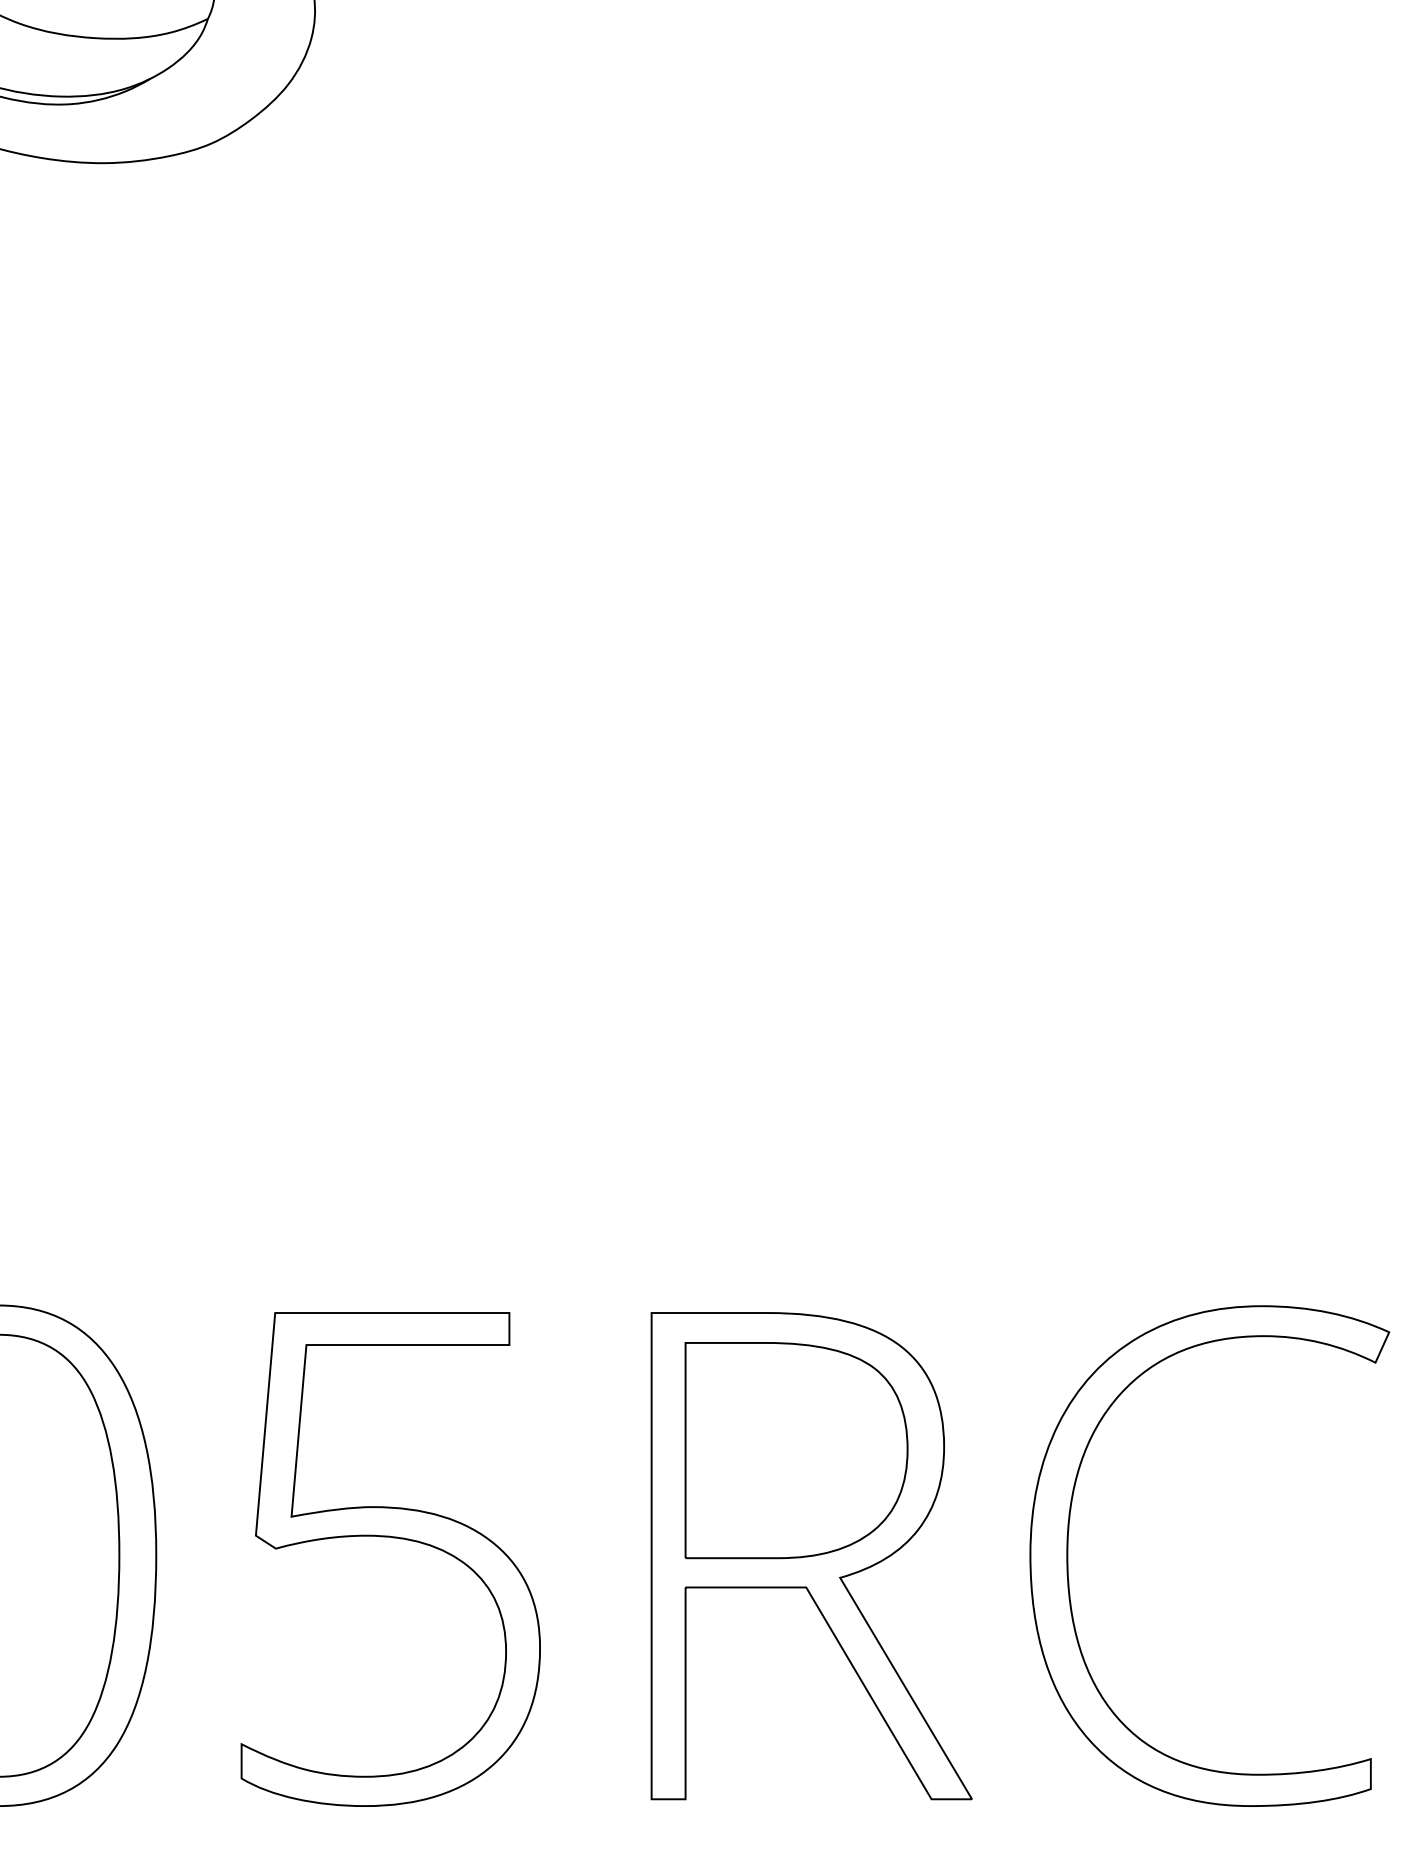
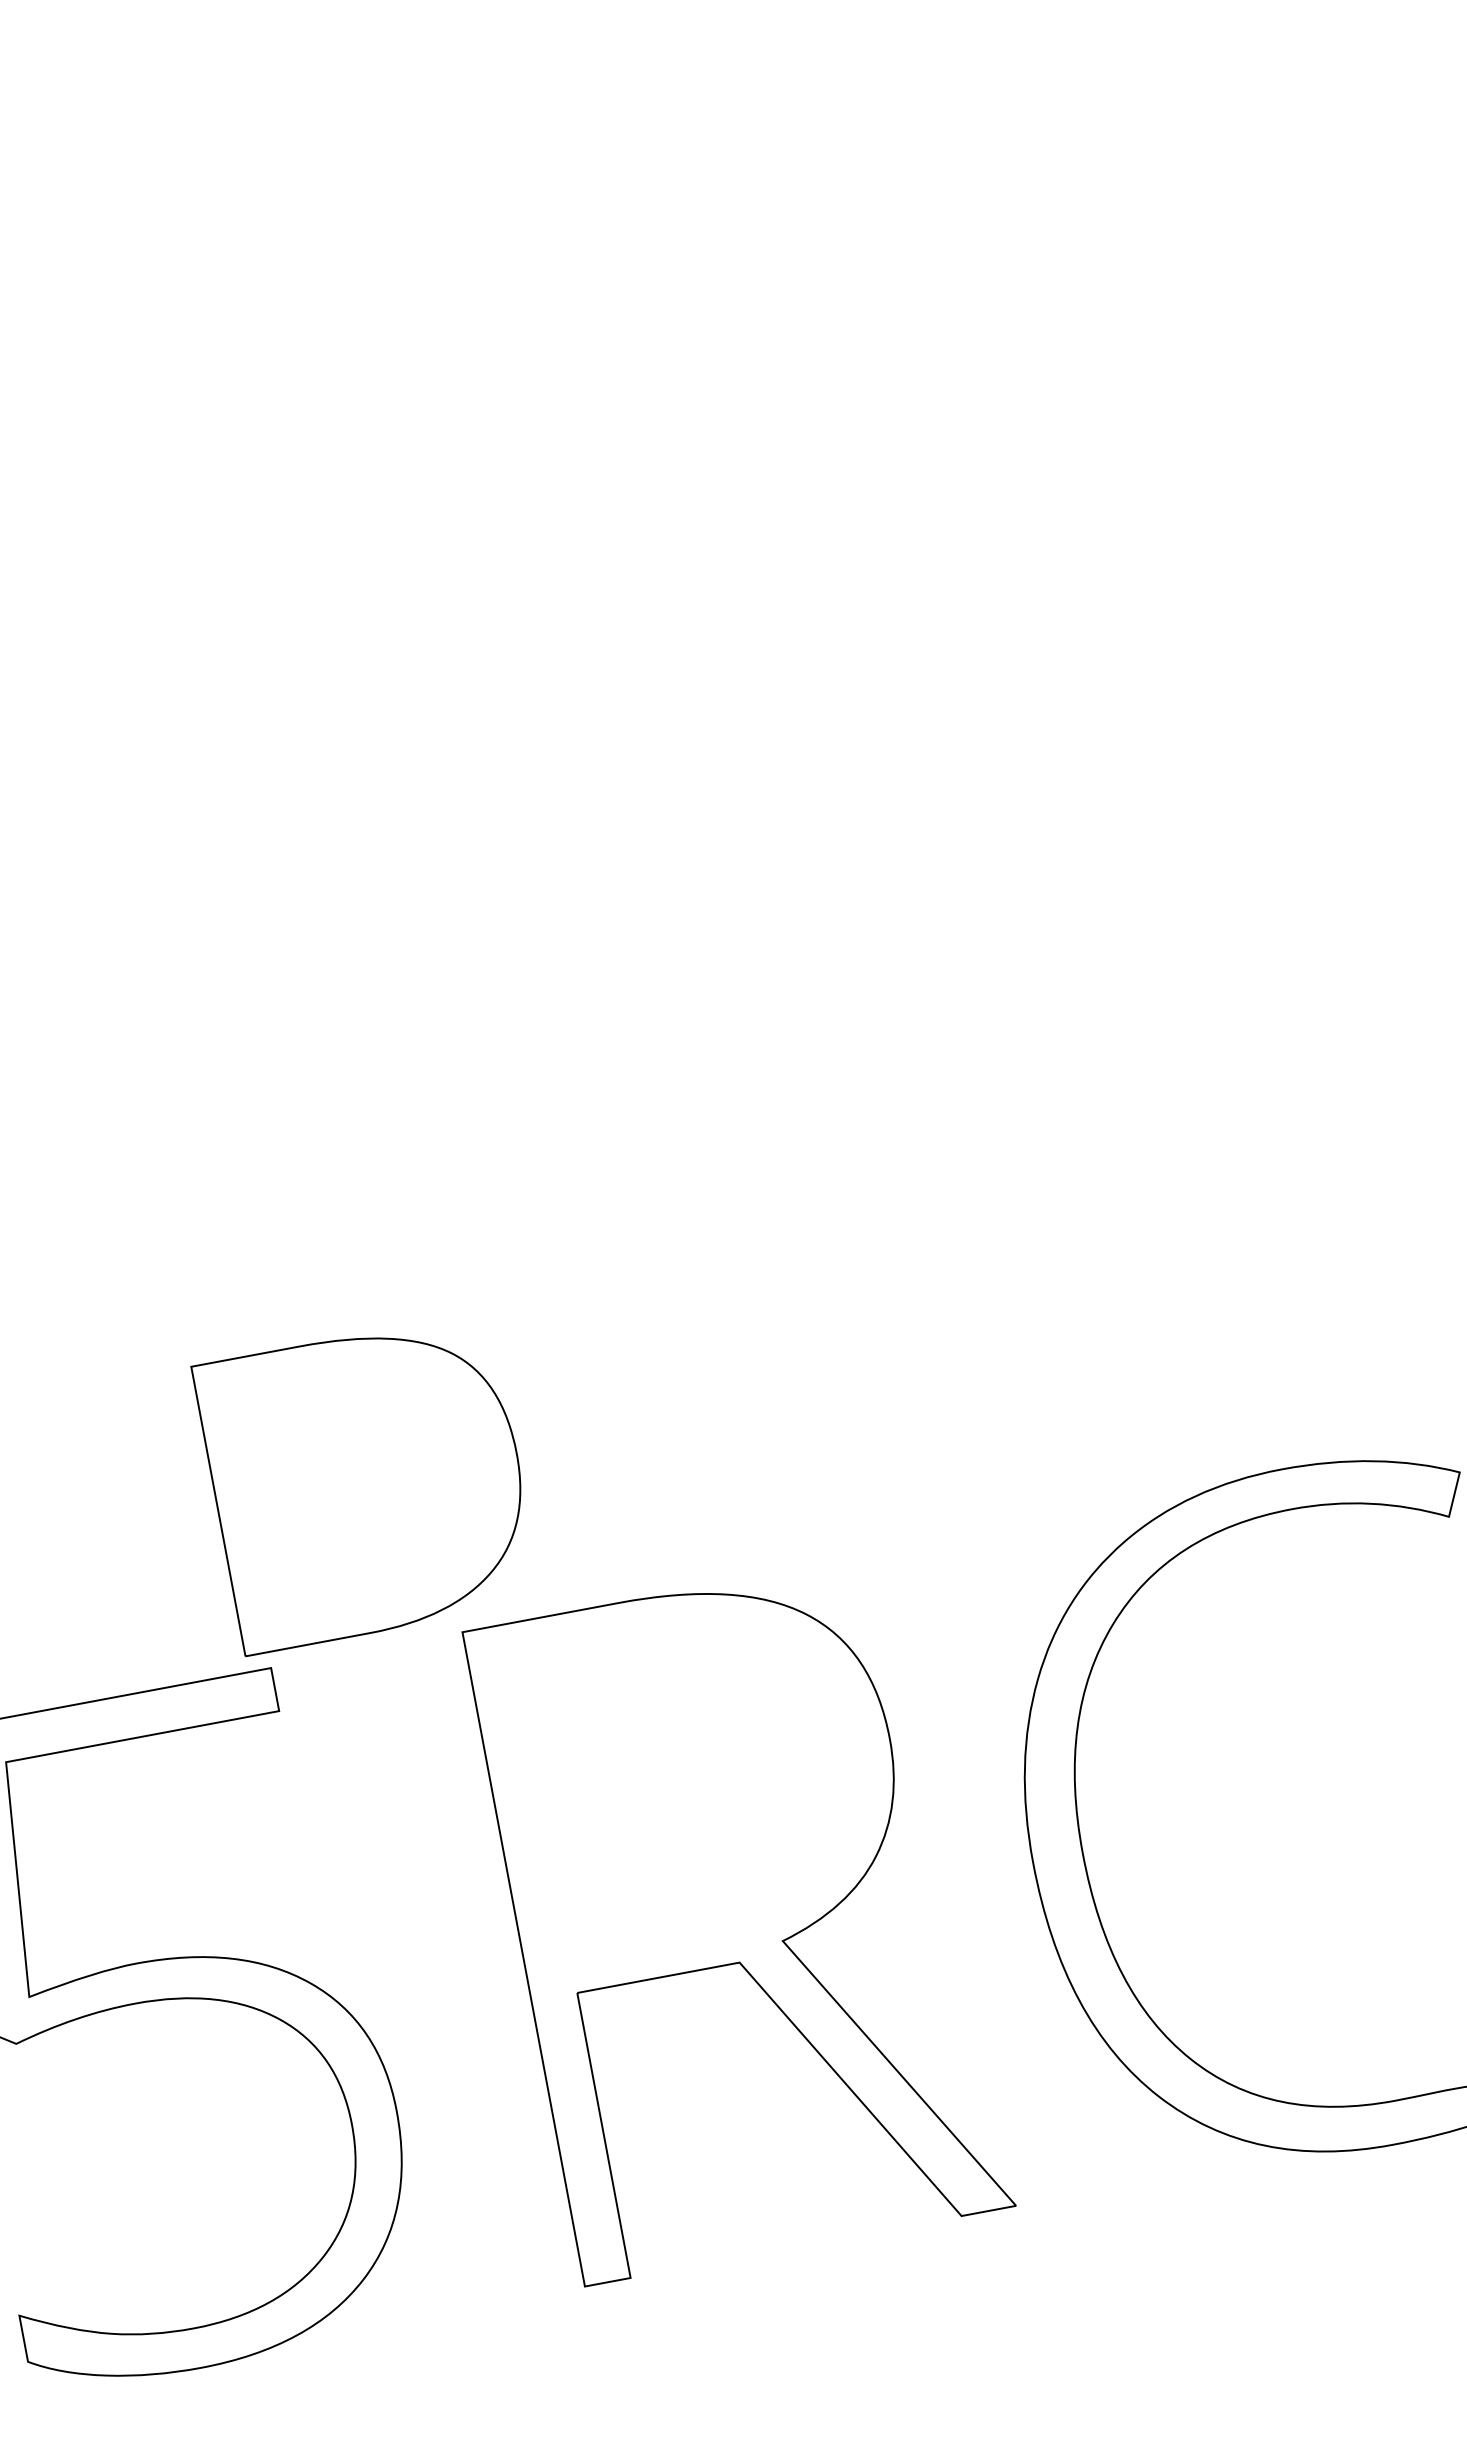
part: (796, 1450) -> (367, 1483), moved

